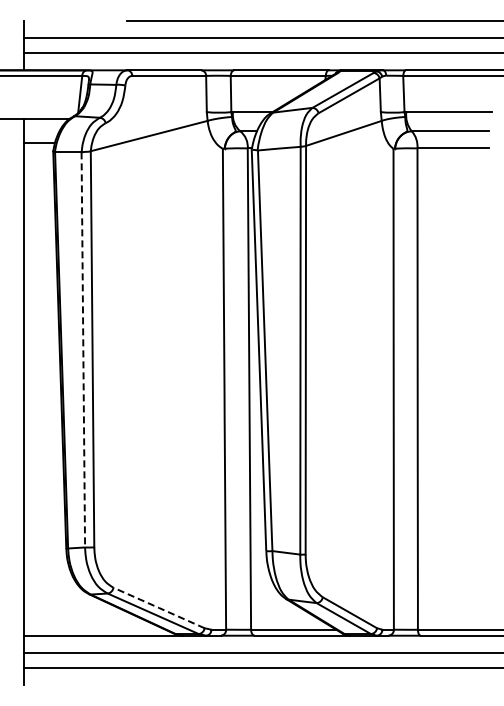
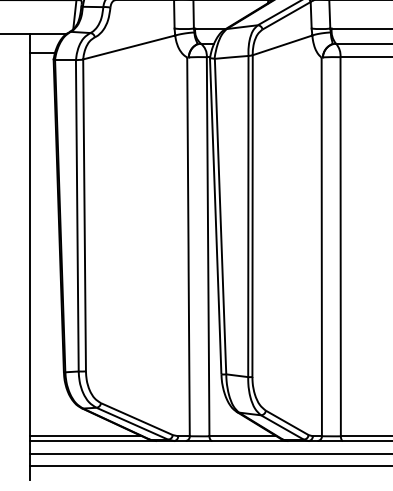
line: (83, 349) -> (77, 215), dashed -> solid
line: (159, 607) -> (137, 418), dashed -> solid
line: (94, 629) -> (86, 436), added

